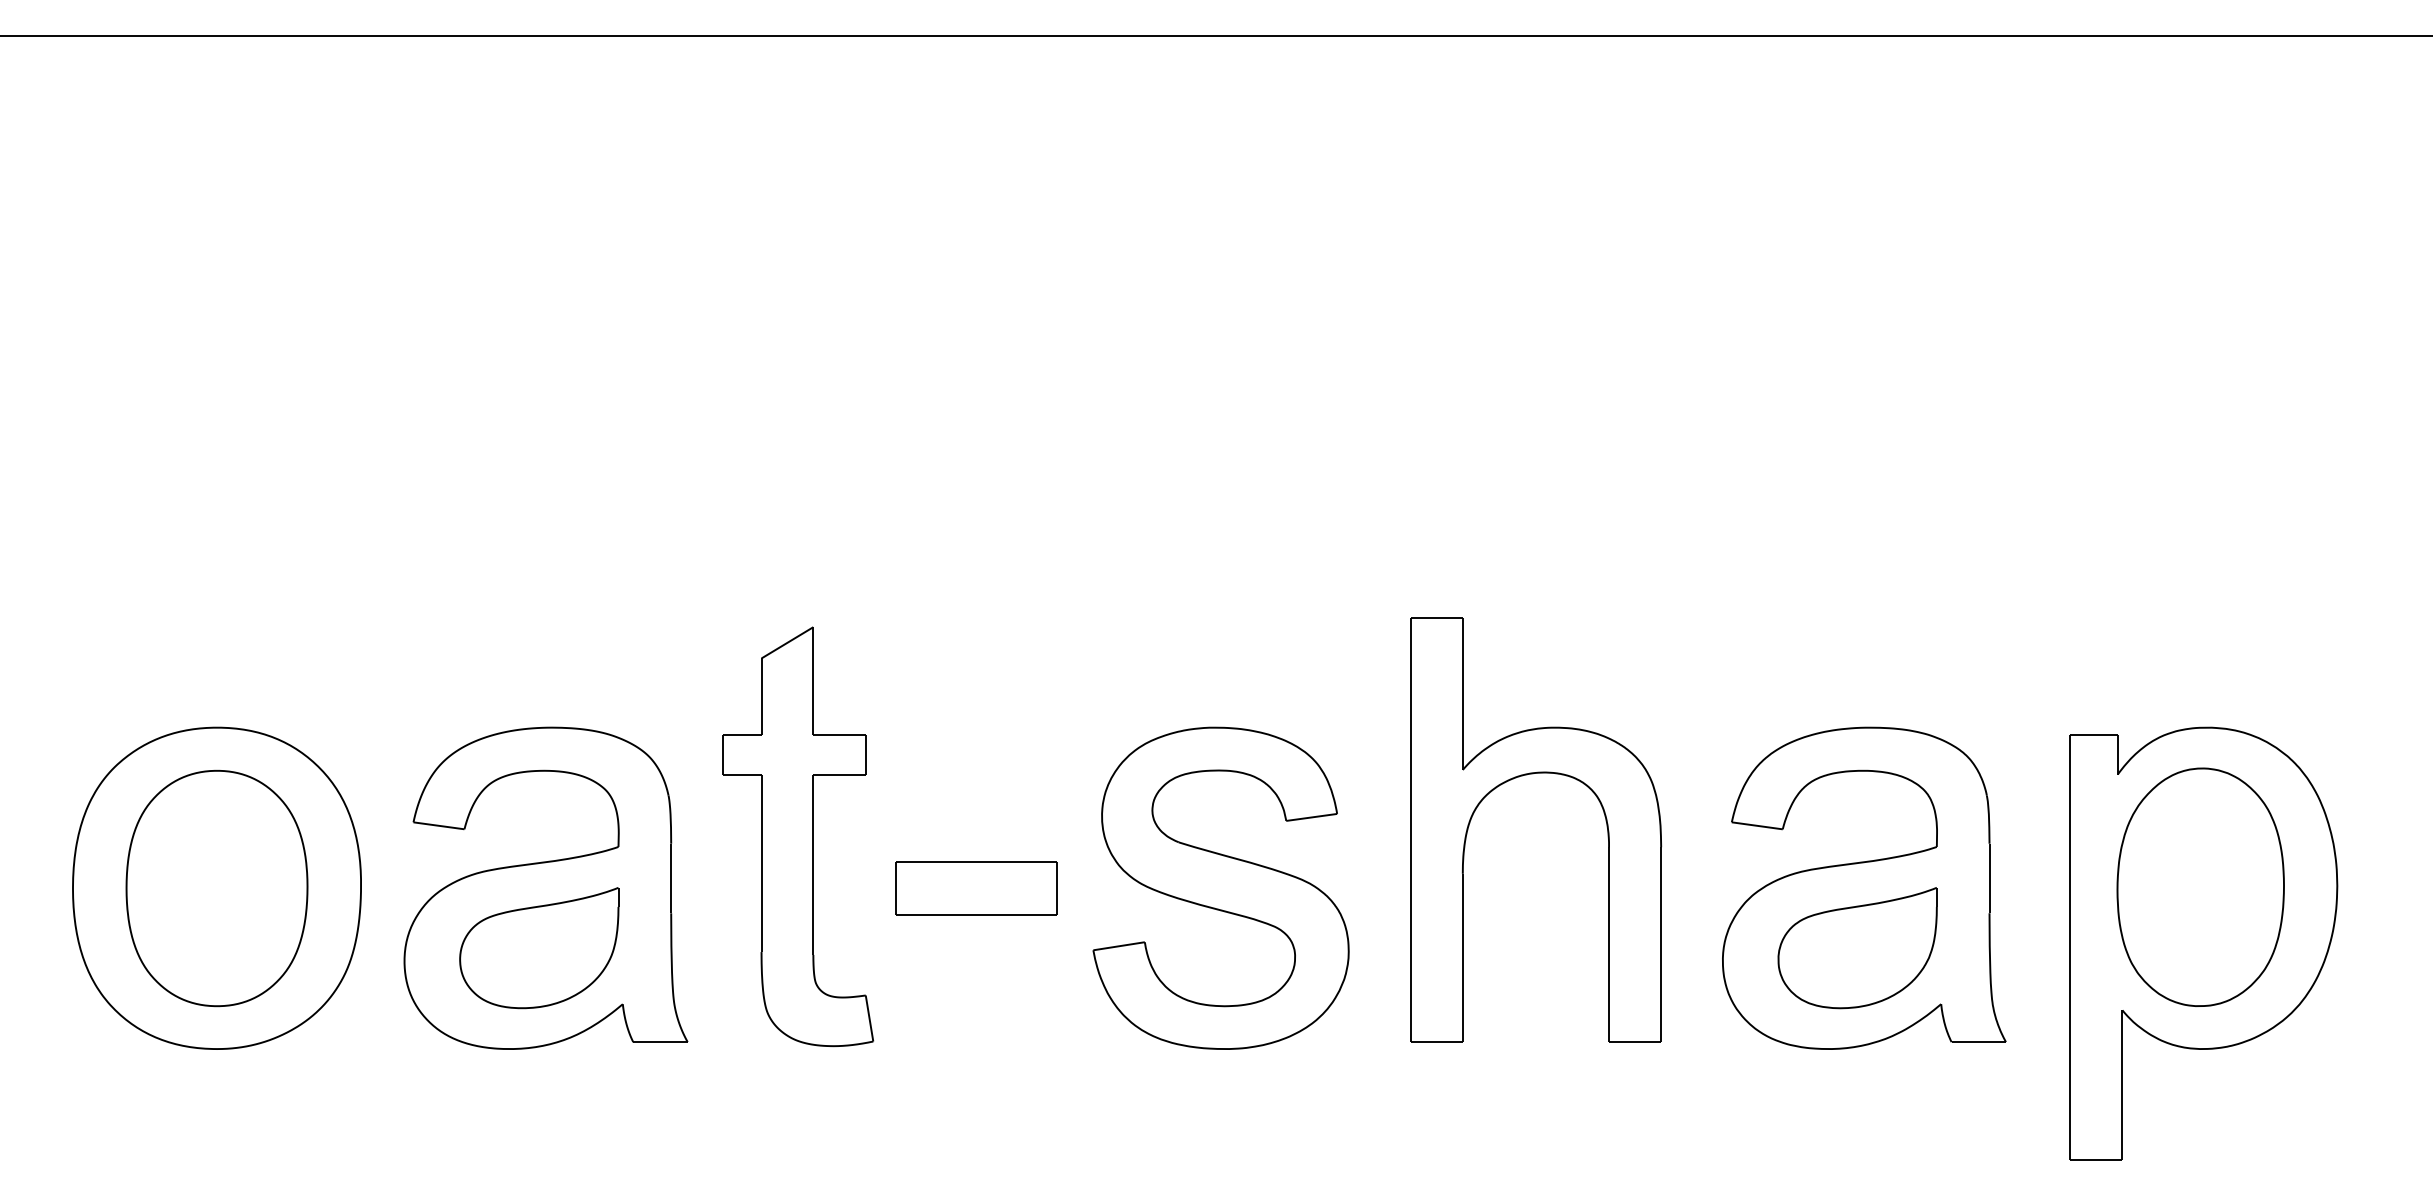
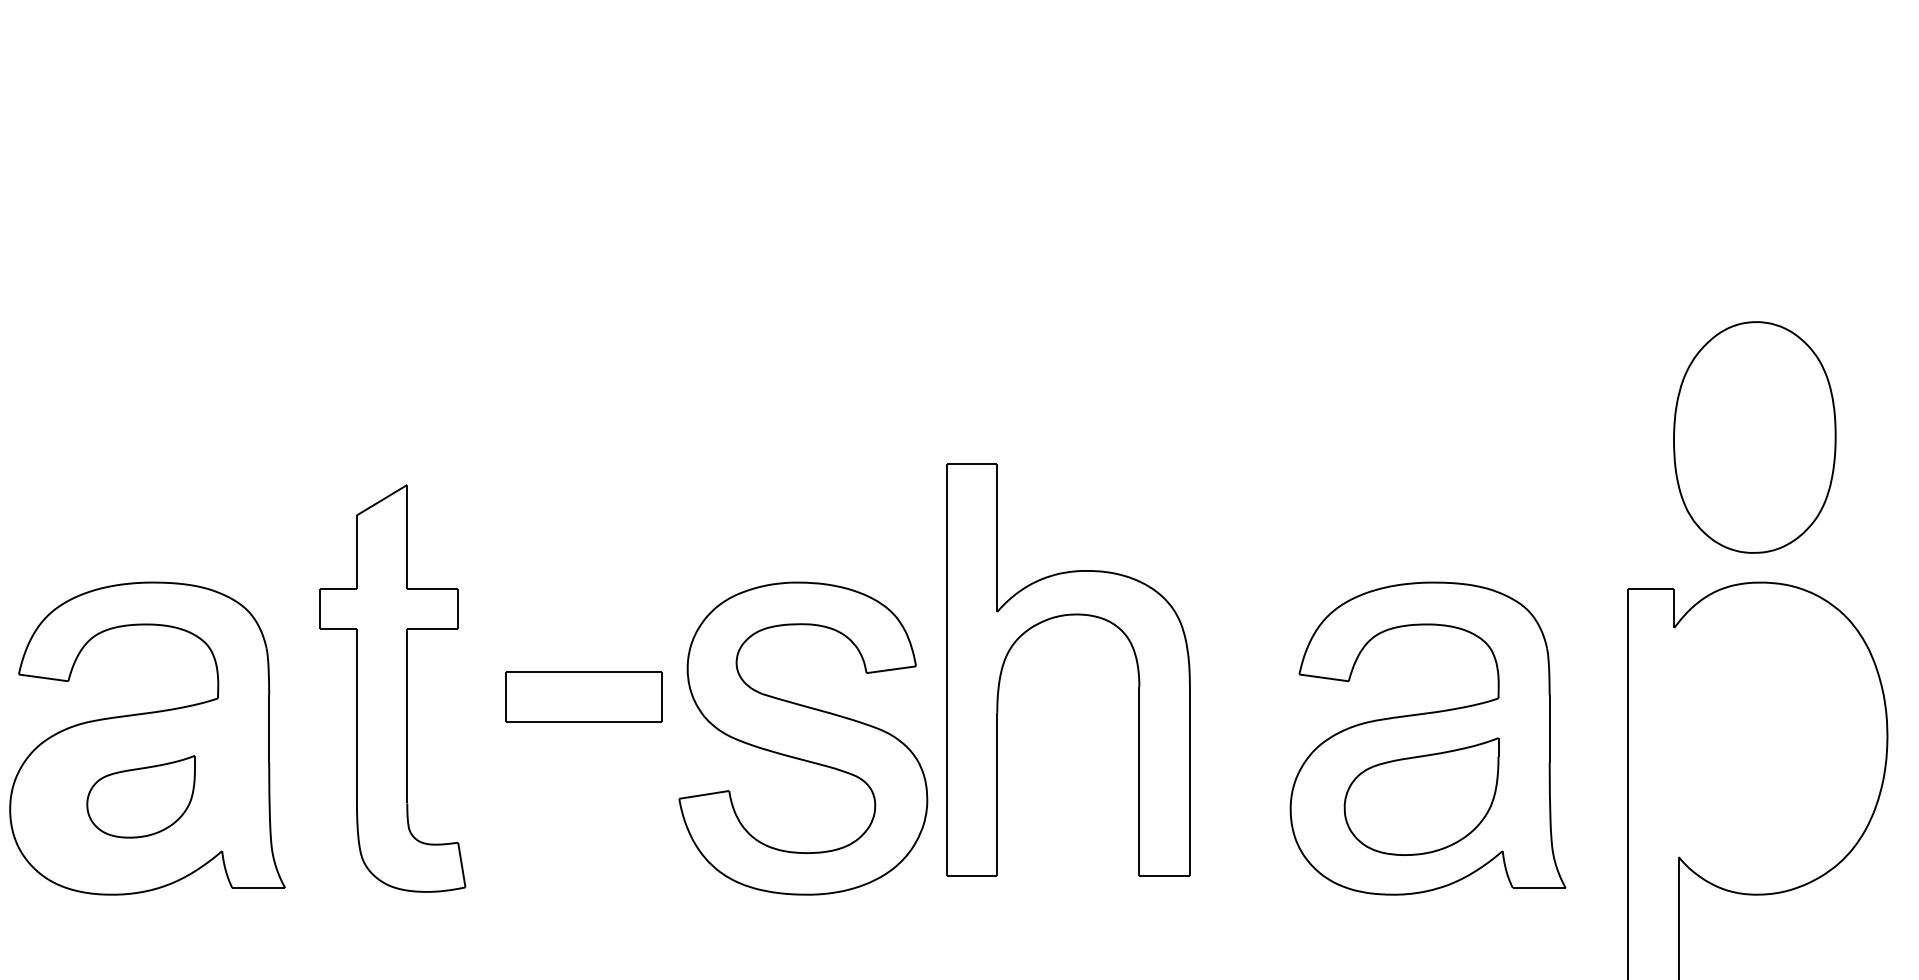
part: (1519, 777) -> (1052, 619), moved
part: (2200, 886) -> (1754, 436), moved
part: (976, 888) -> (584, 697), moved
part: (539, 948) -> (141, 797), size x0.7

